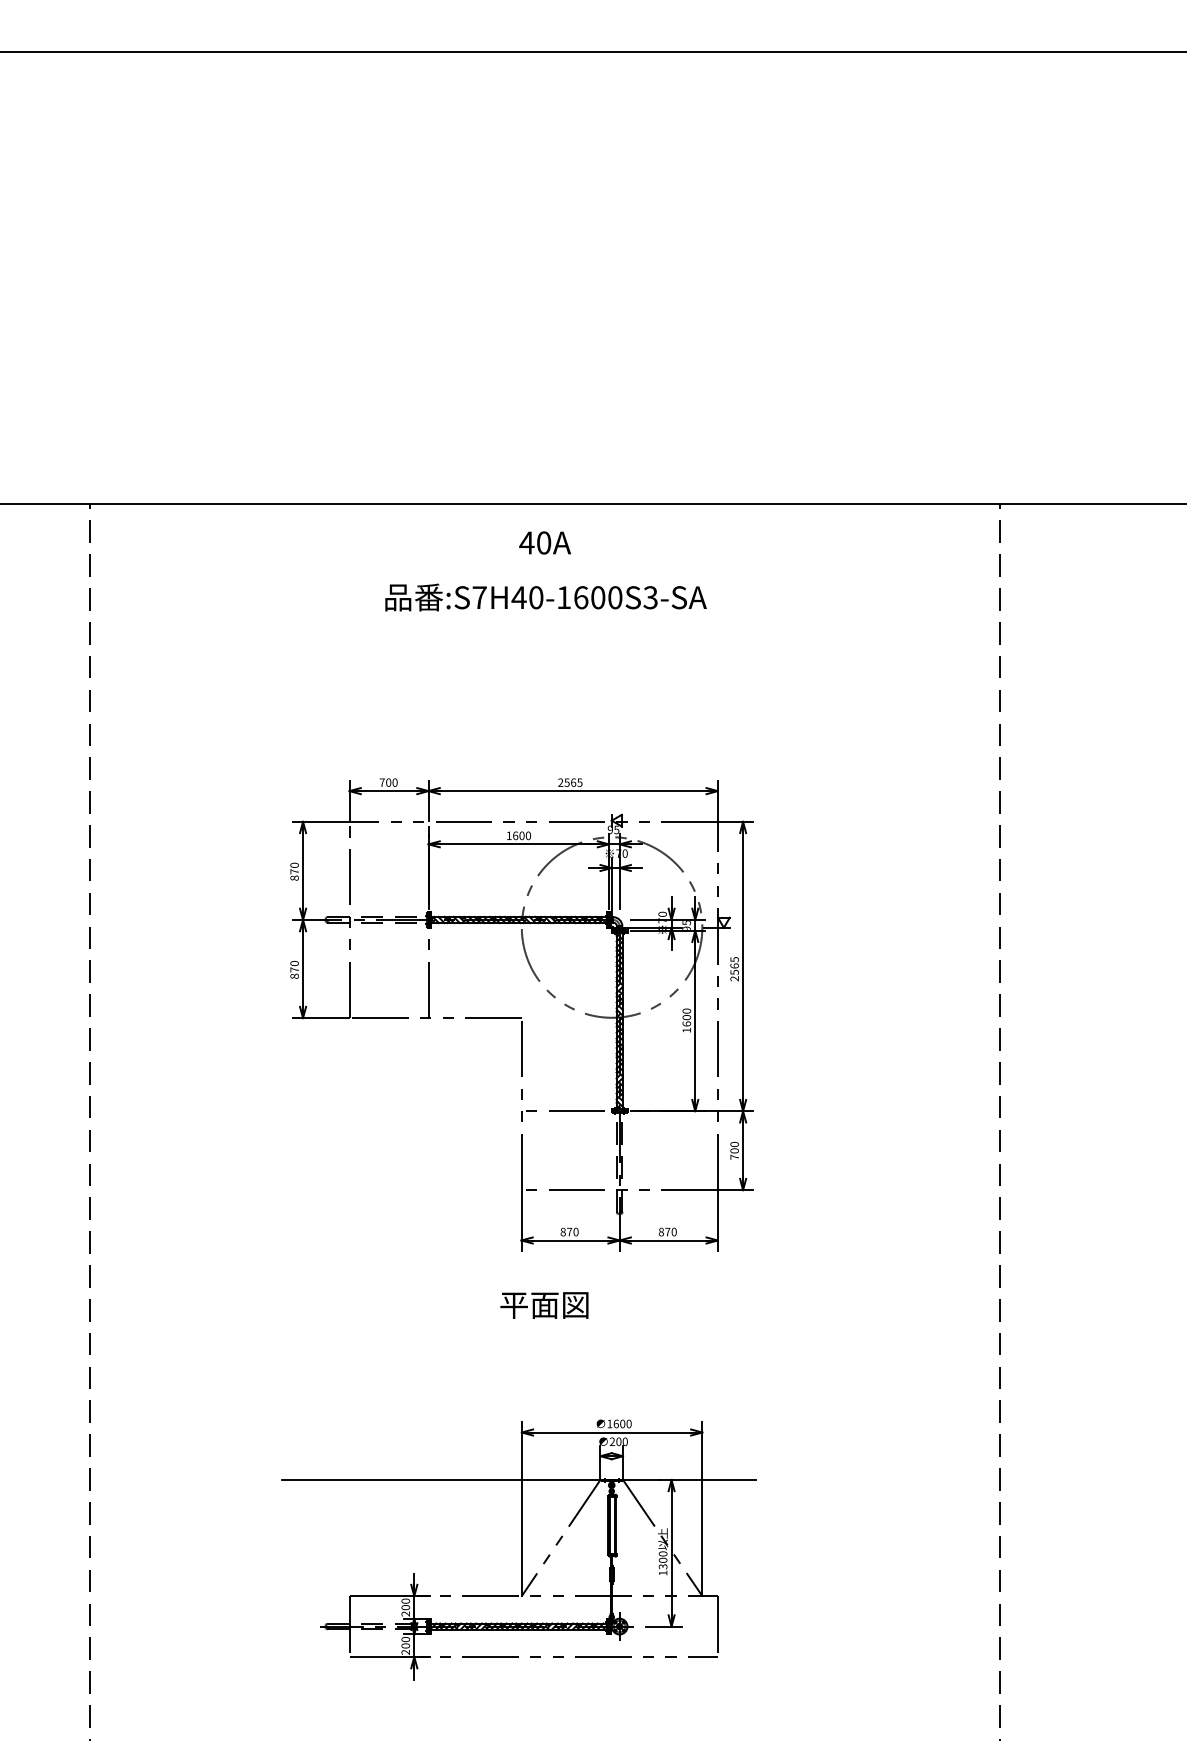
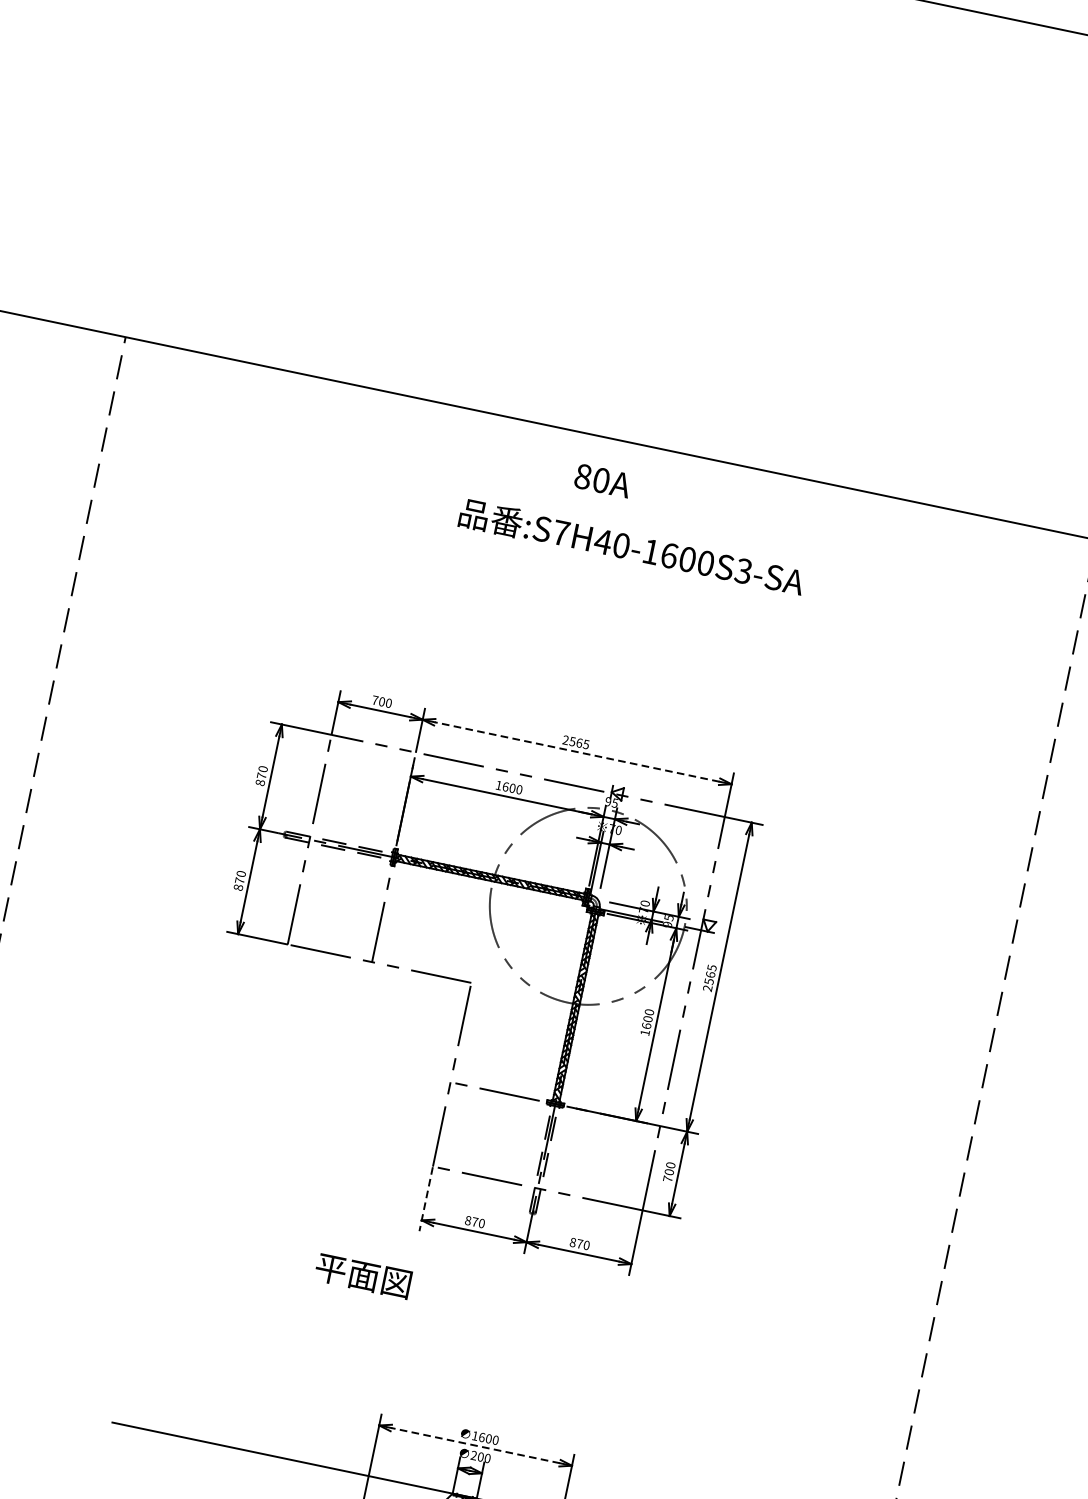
text: (526, 542) -> (582, 476), 40A -> 80A
text: (545, 597) -> (631, 547), moved
line: (572, 791) -> (576, 752), solid -> dashed
line: (521, 1220) -> (426, 1198), solid -> dashed
text: (544, 1305) -> (363, 1276), moved
line: (612, 1432) -> (476, 1445), solid -> dashed

